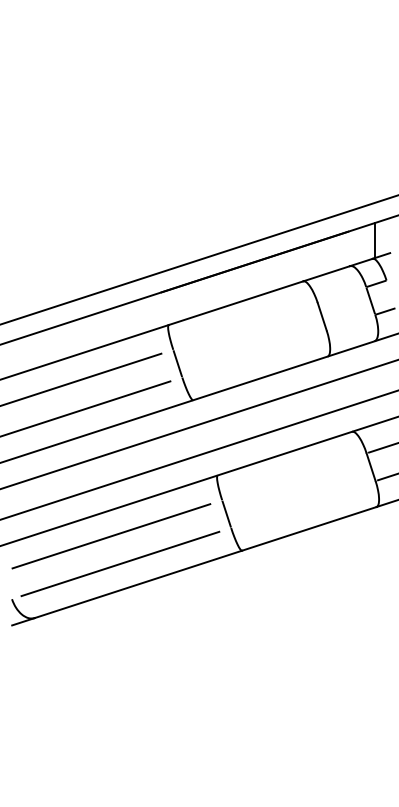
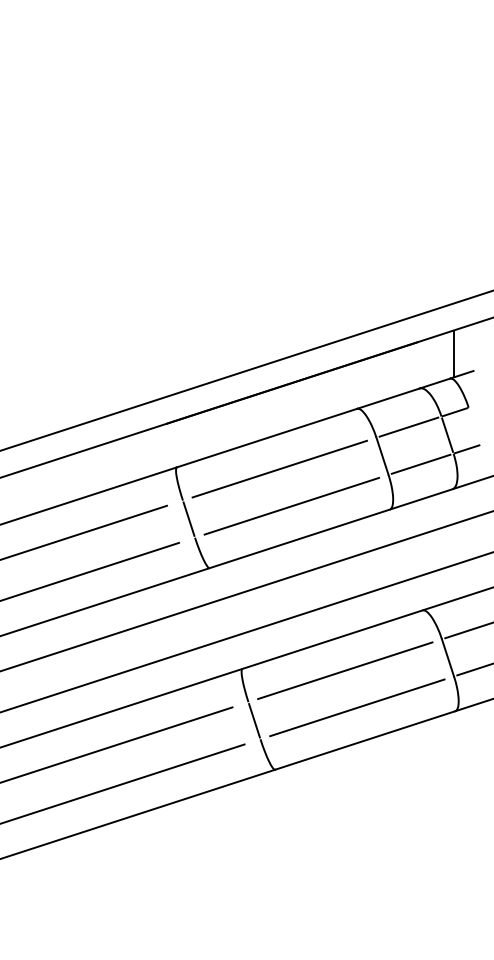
line: (341, 294) -> (408, 426), added
line: (350, 322) -> (420, 463), added
line: (245, 326) -> (279, 469), added
line: (254, 353) -> (291, 505), added
line: (294, 476) -> (345, 670), added
line: (303, 504) -> (357, 707), added

